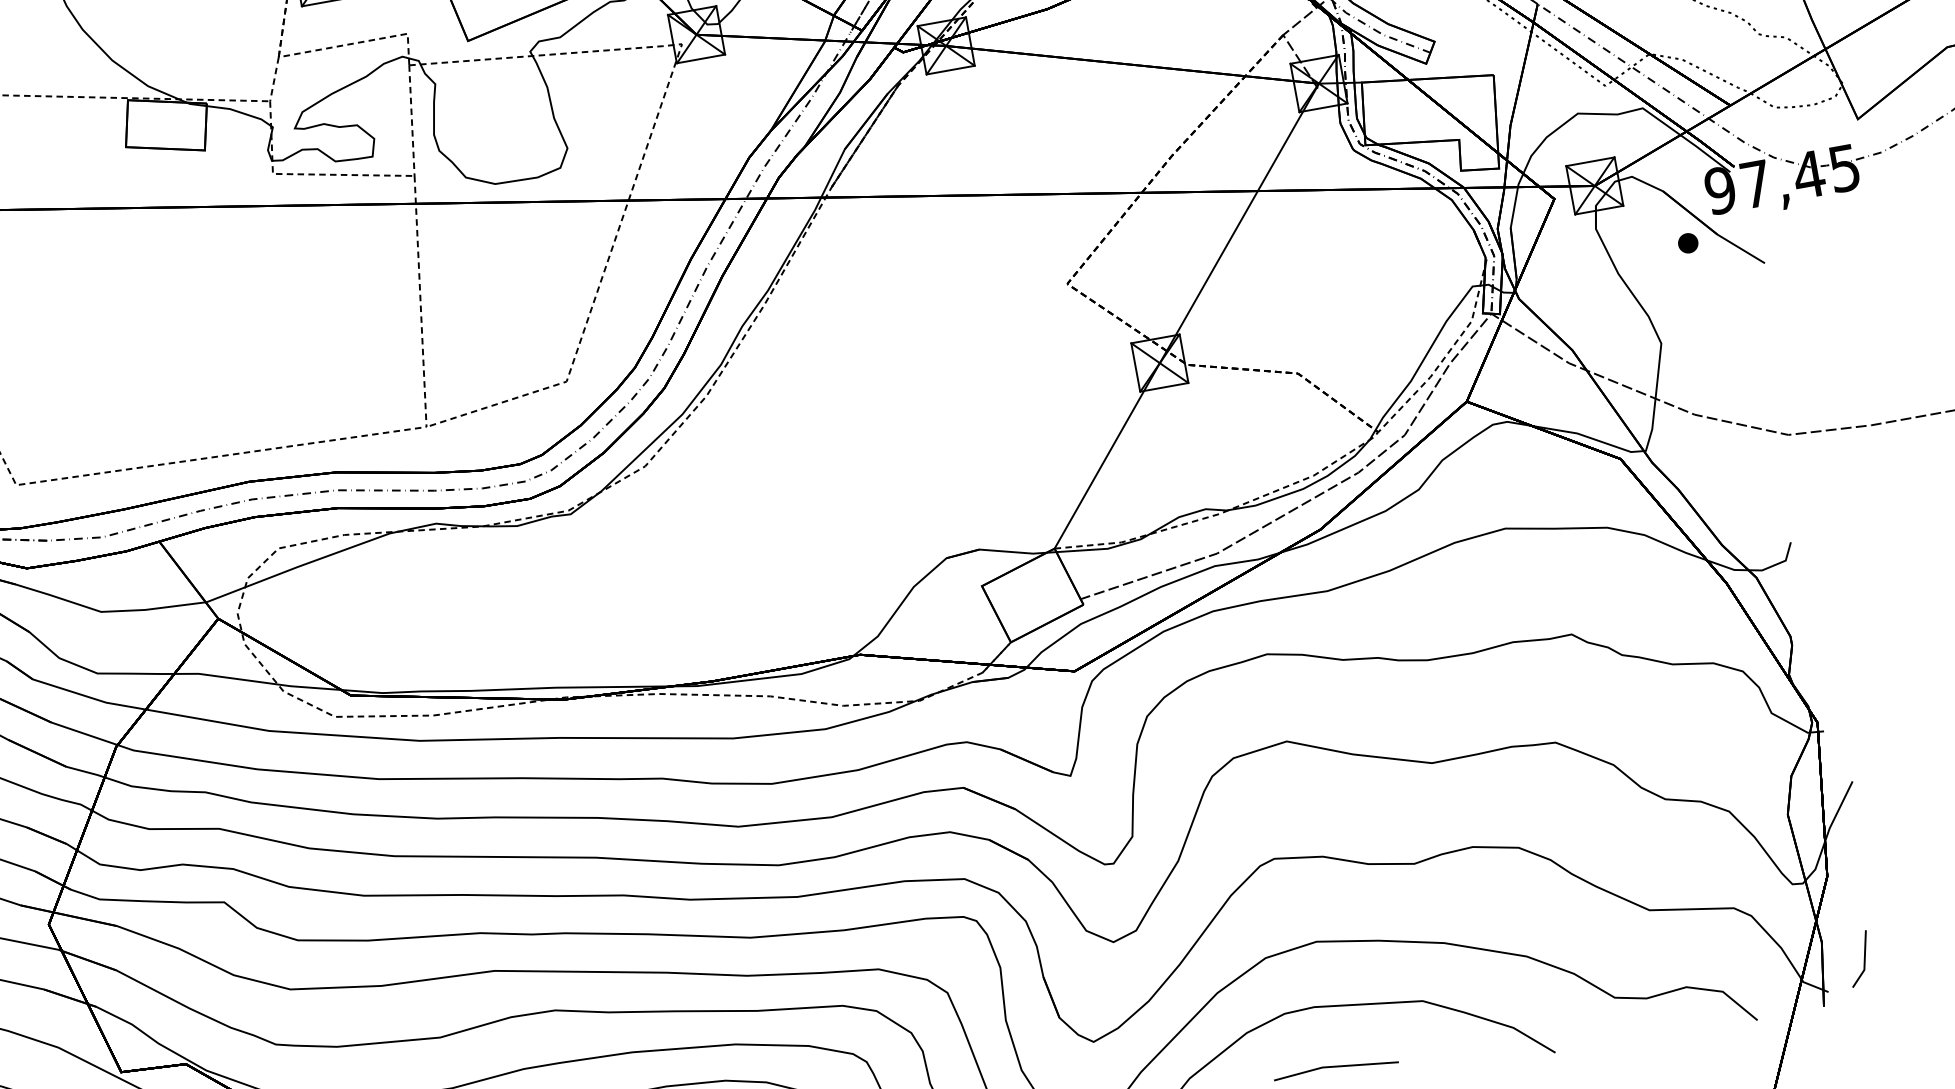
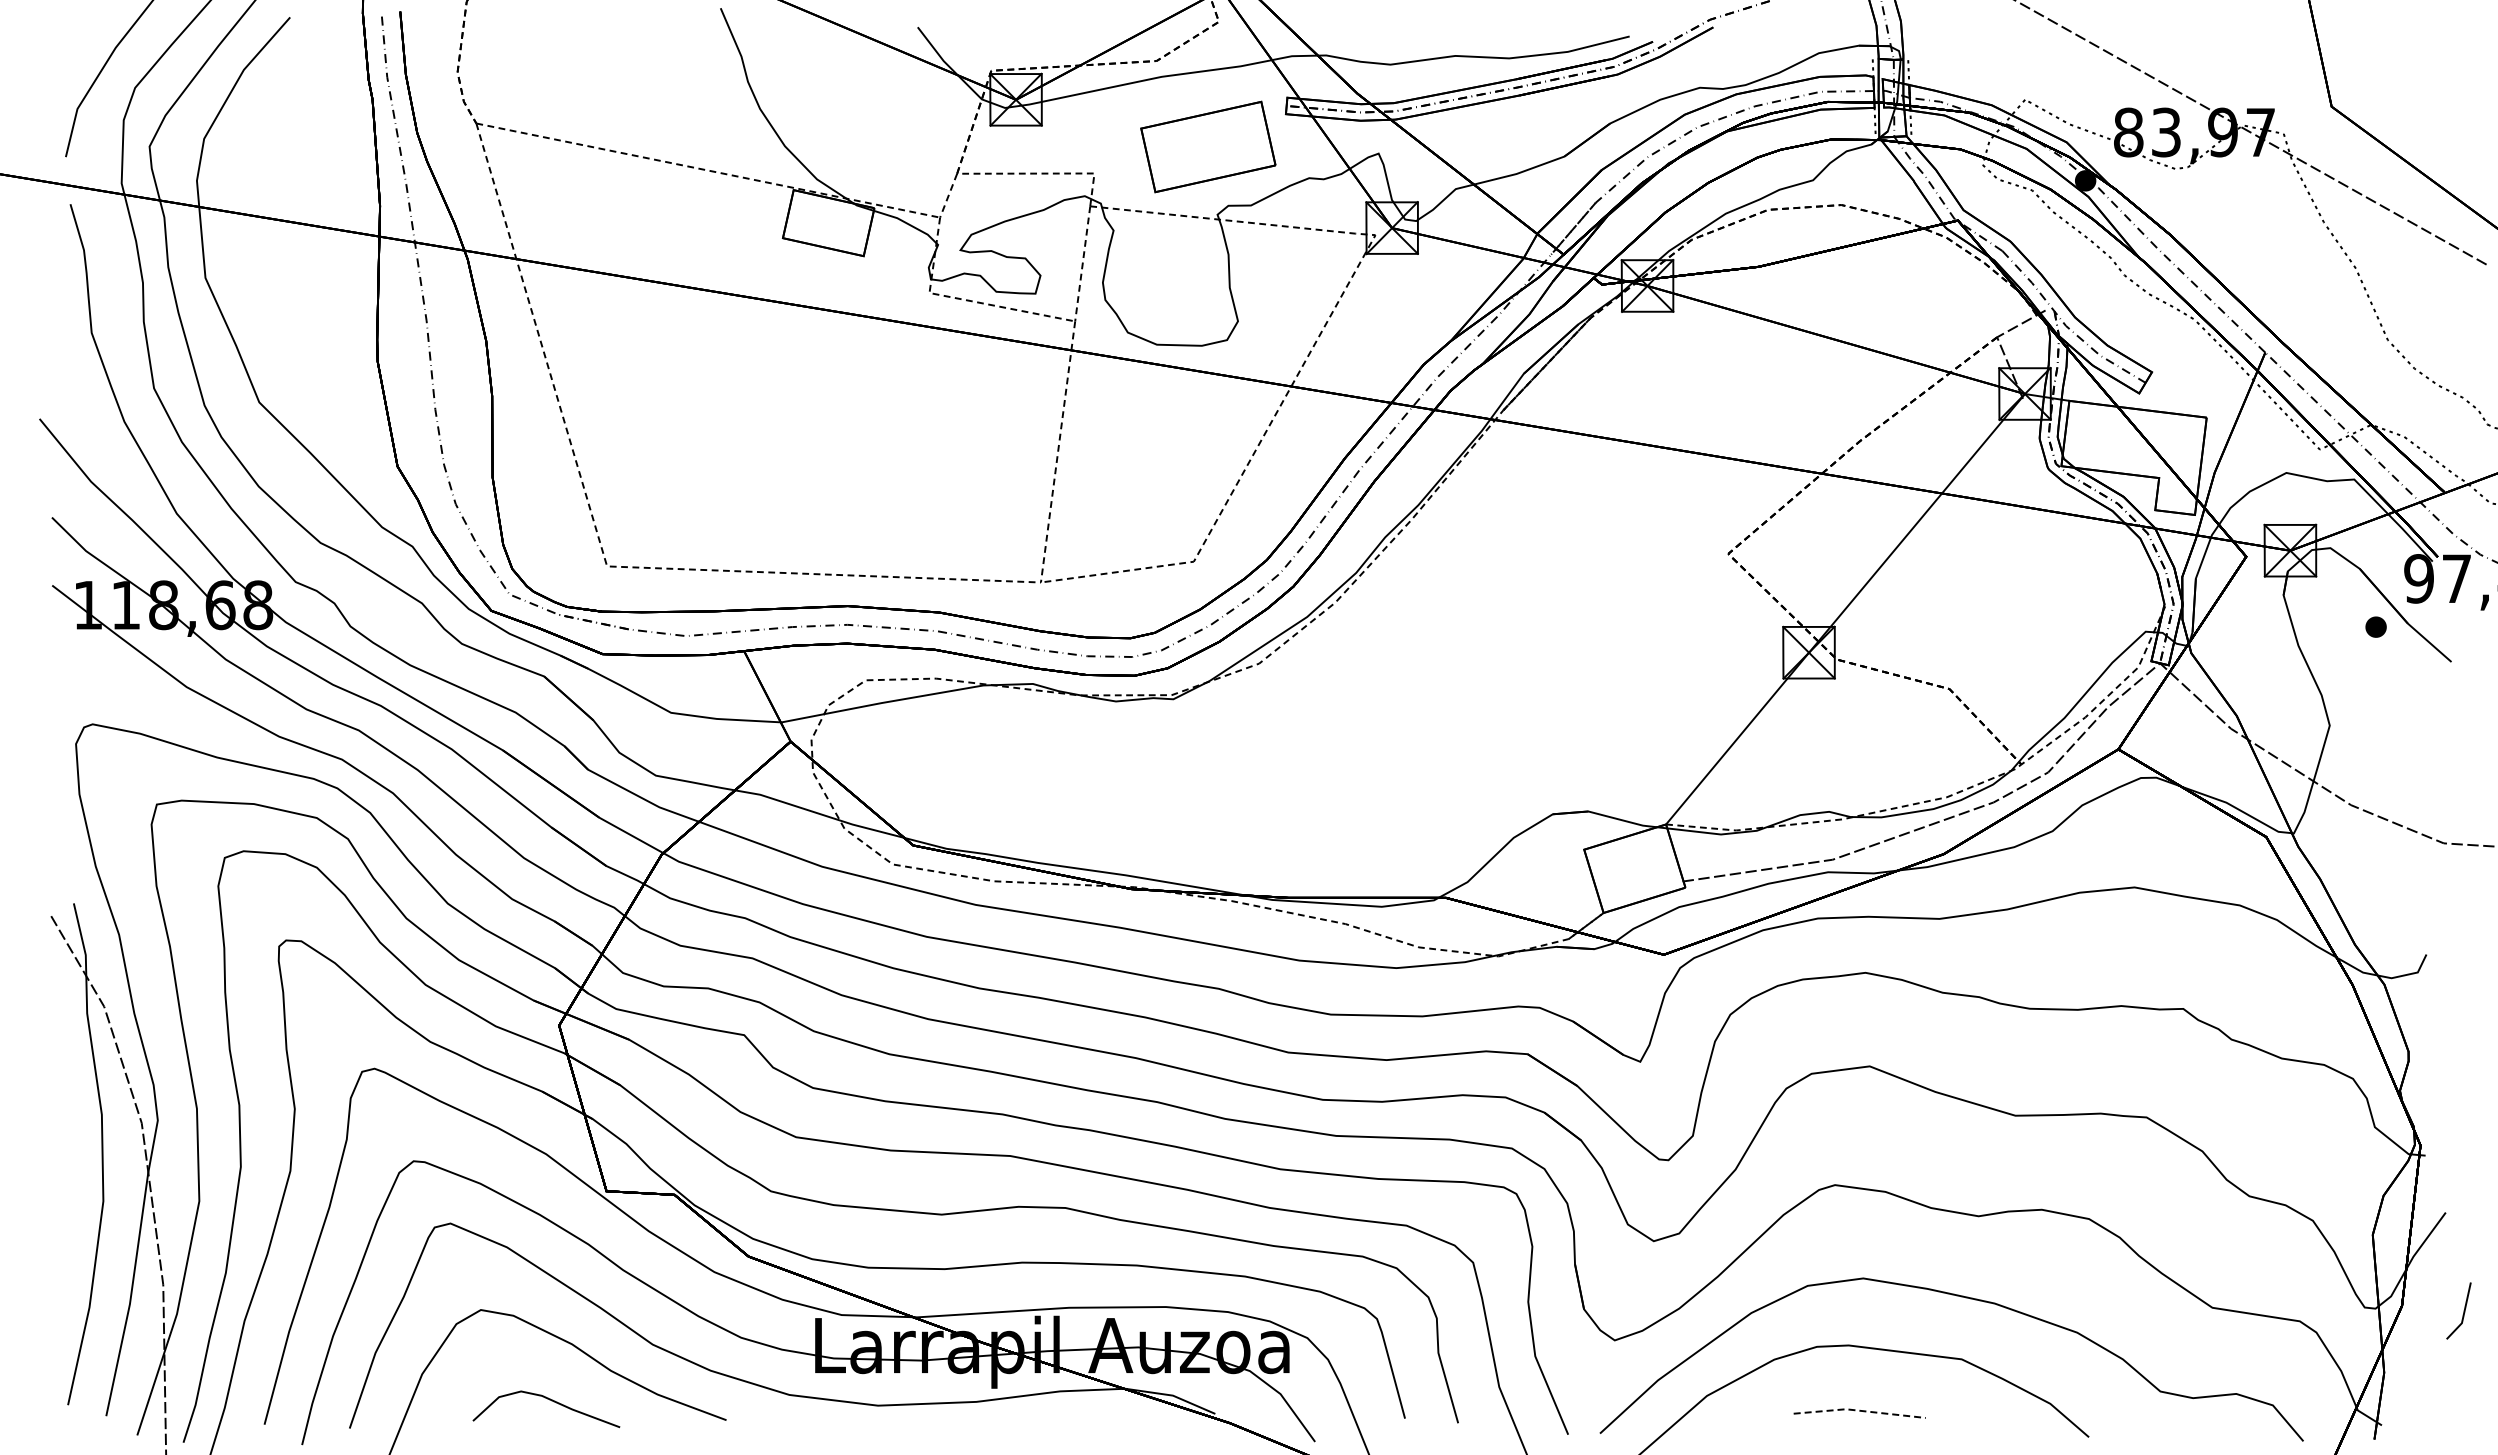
line: (1863, 957) -> (2463, 1310), moved
line: (1335, 1066) -> (1859, 1410), solid -> dashed

